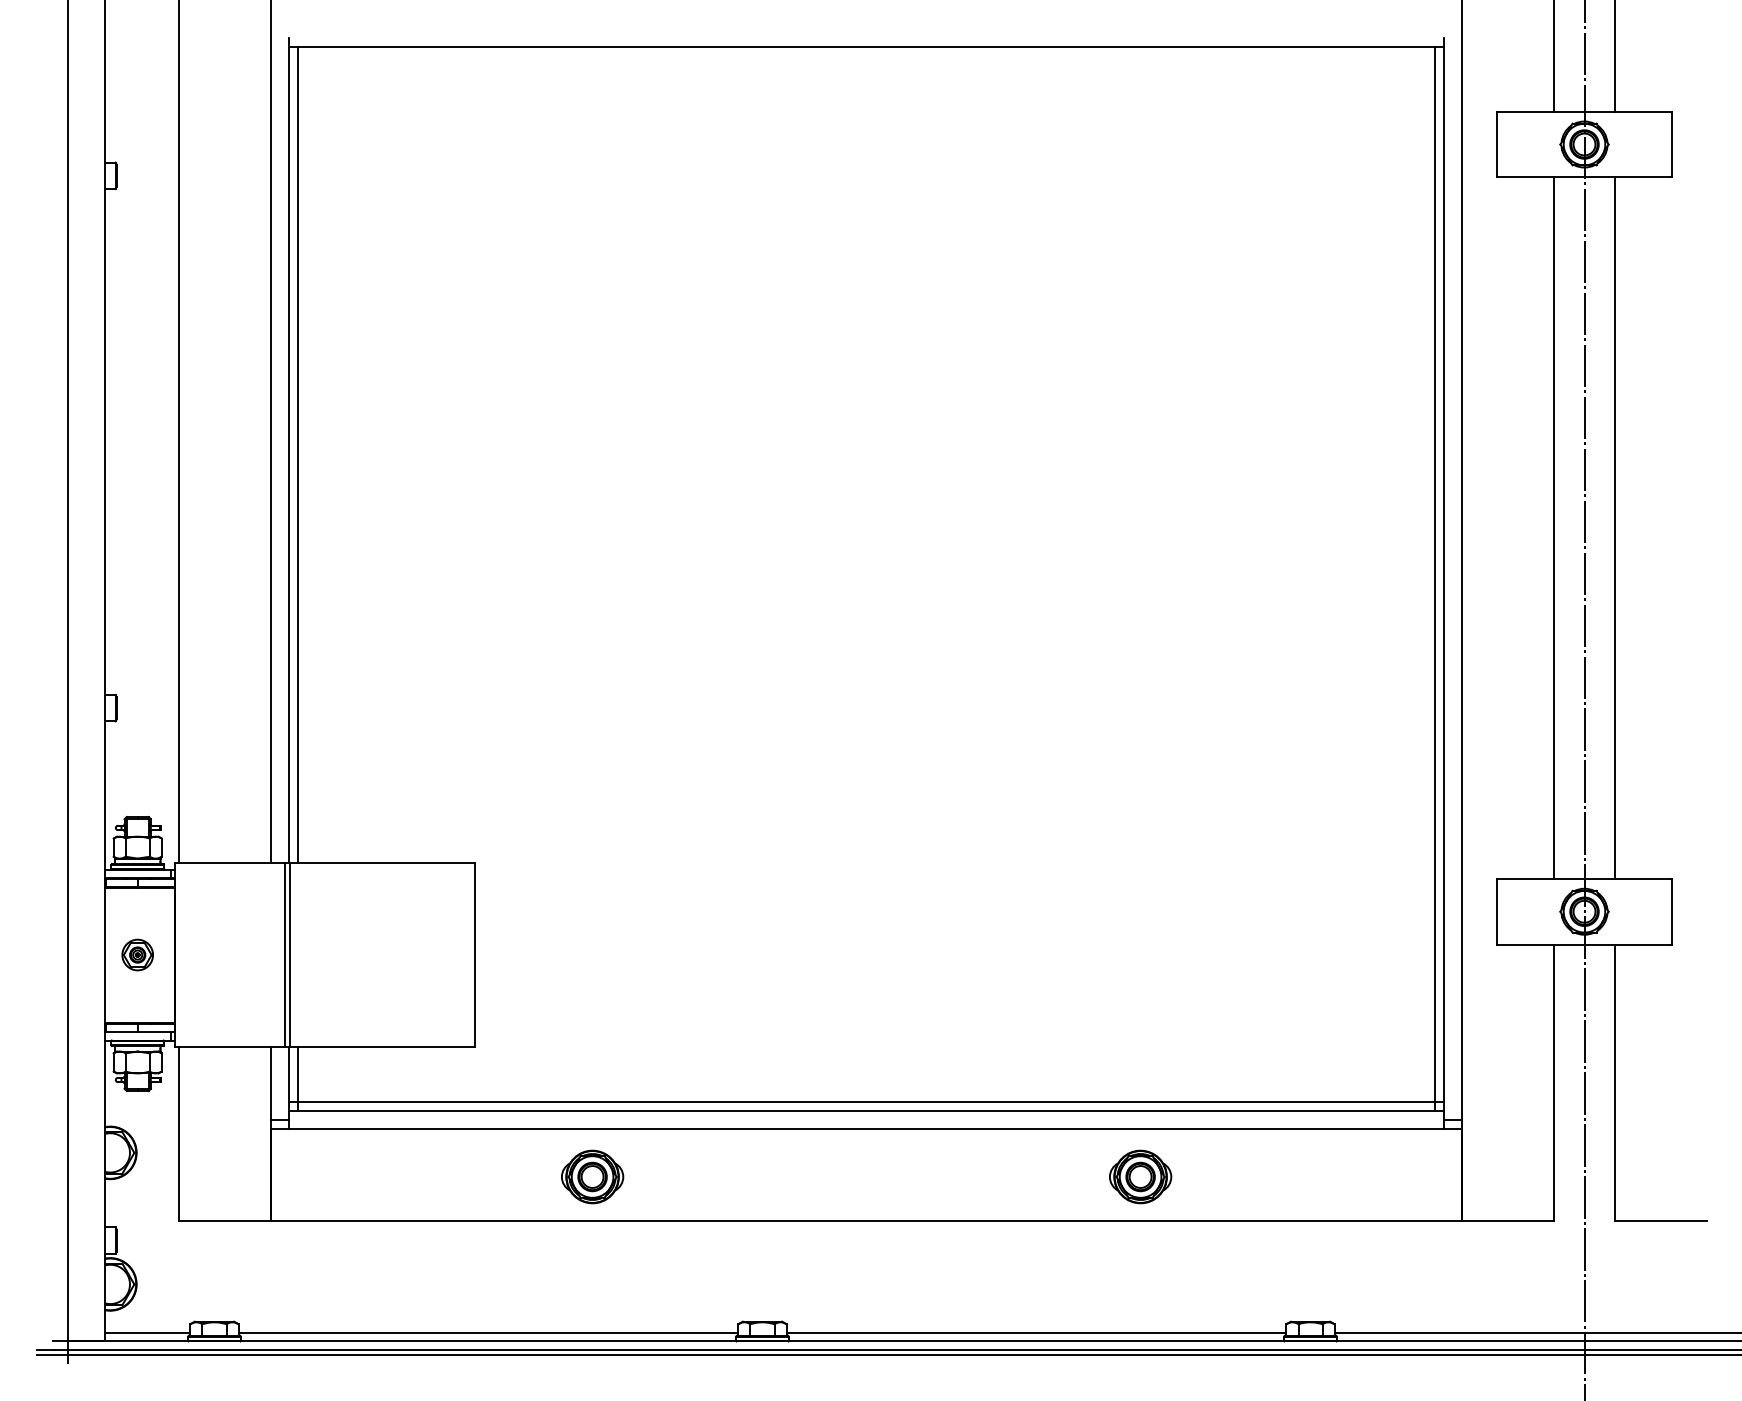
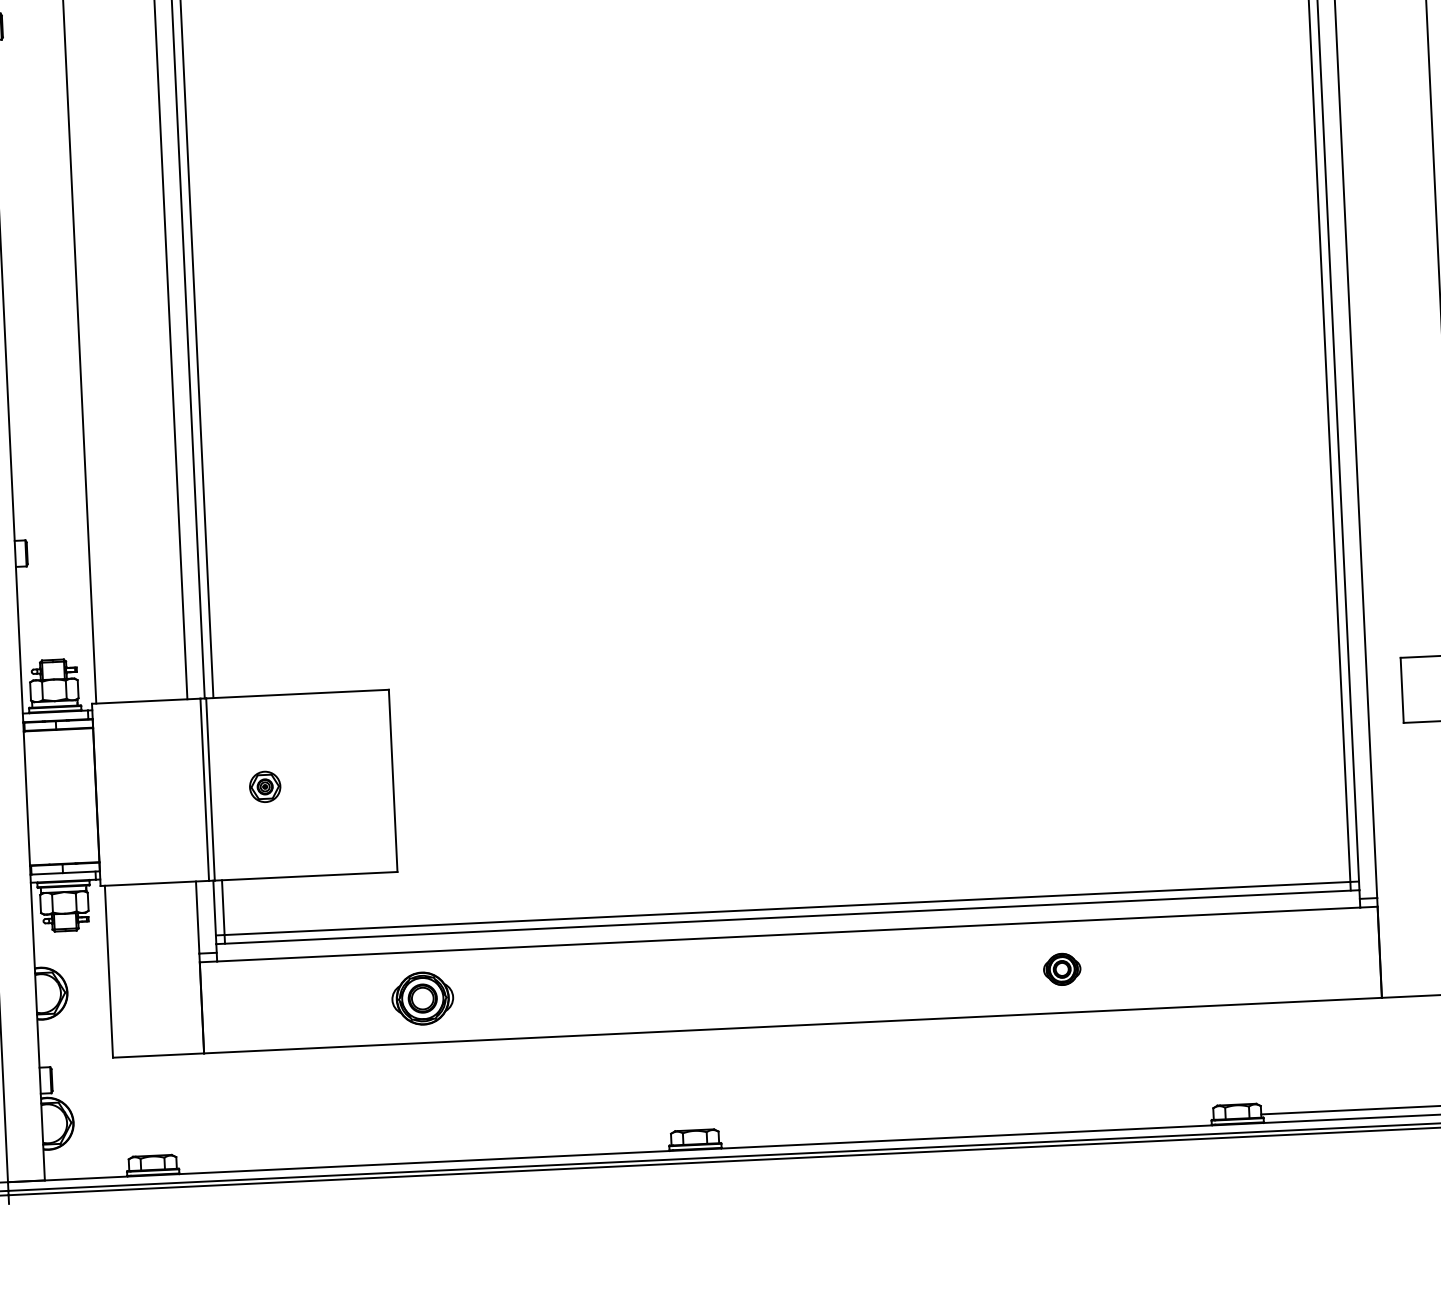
part: (137, 954) -> (264, 786), moved
part: (592, 1176) -> (422, 998), moved
part: (1140, 1176) -> (1061, 968), size x0.6
line: (147, 1332) -> (86, 1169), removed
line: (488, 1332) -> (424, 1153), removed
line: (1036, 1332) -> (966, 1128), removed

